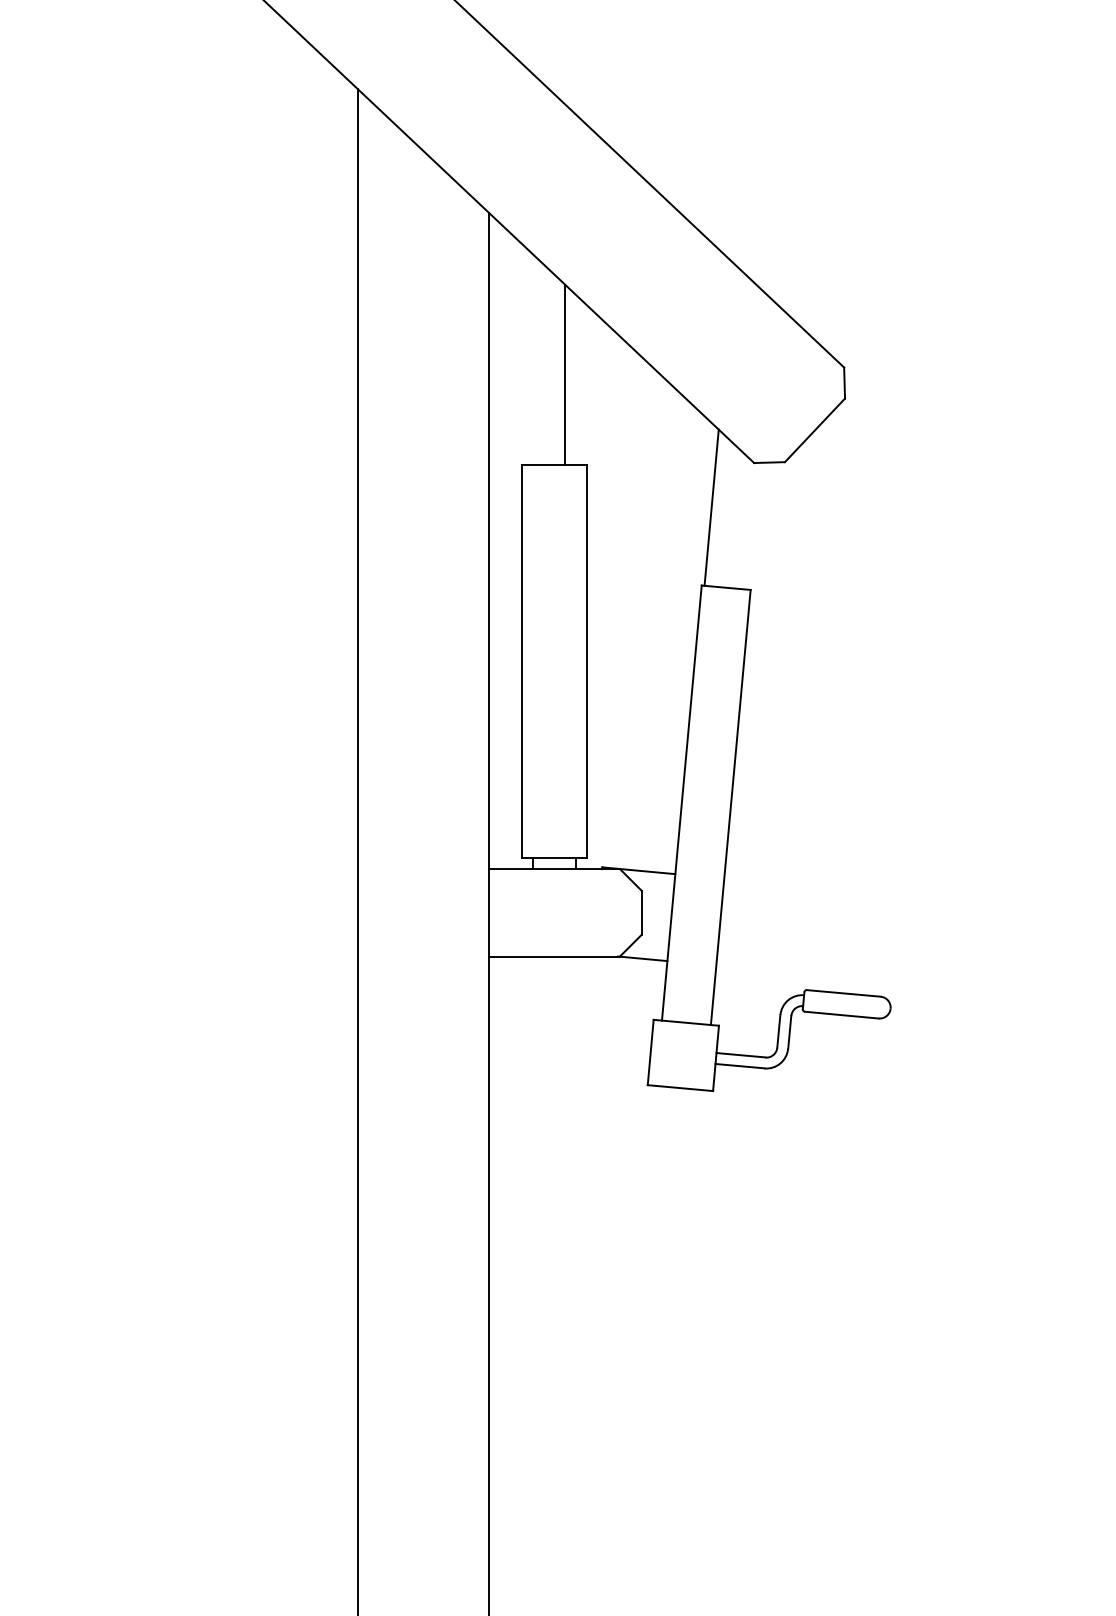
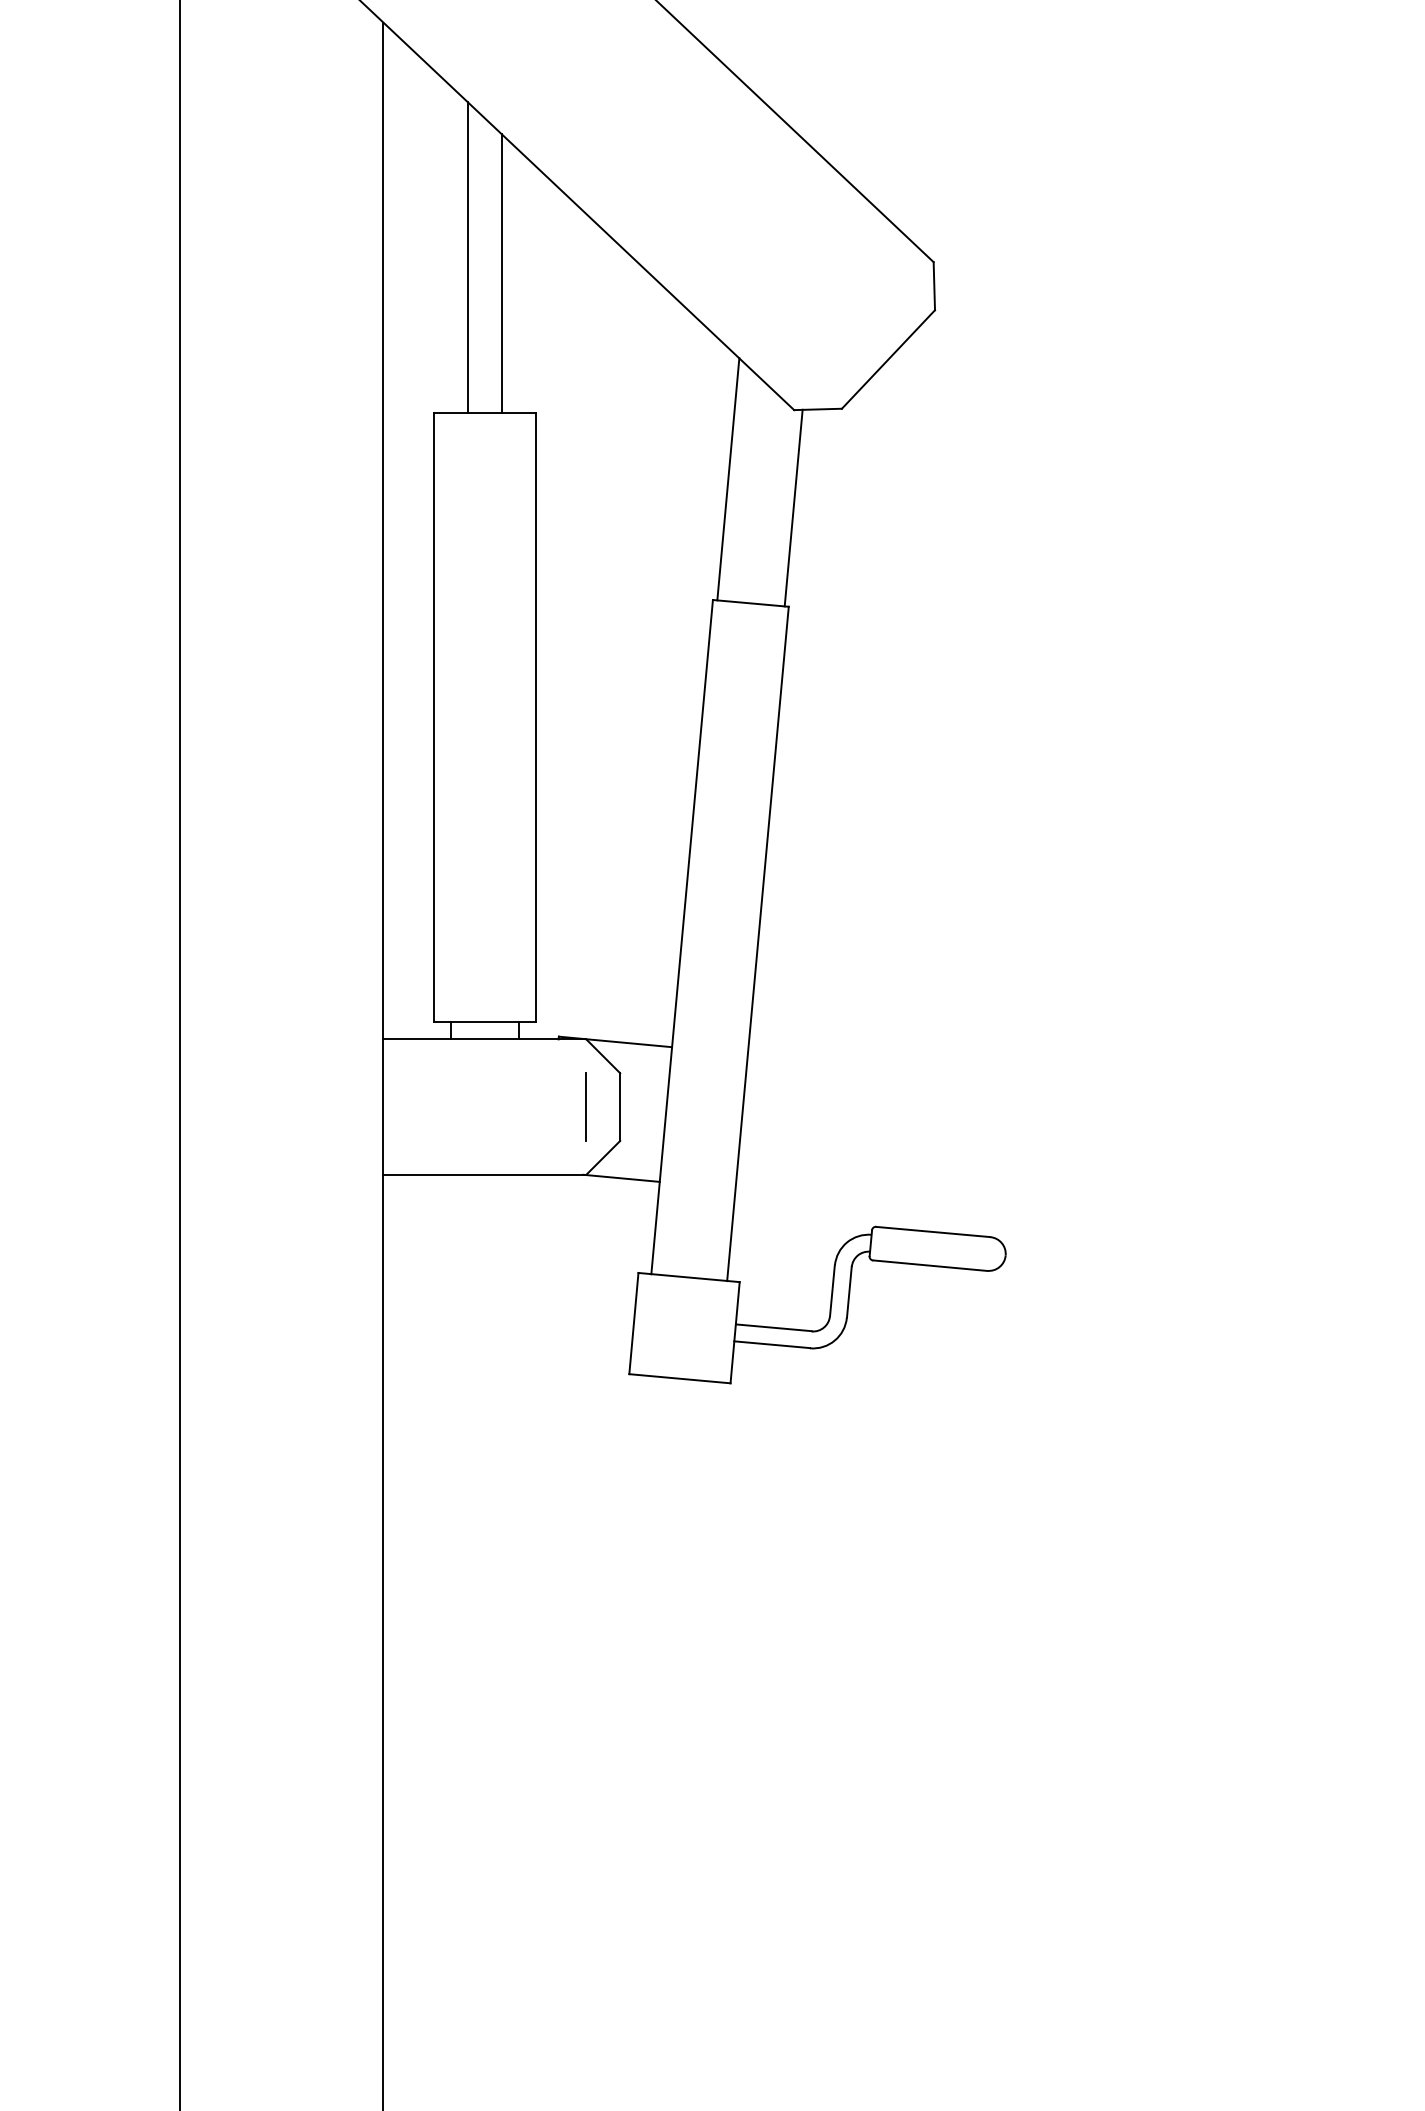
line: (543, 364) -> (467, 257), added
line: (753, 525) -> (793, 506), added
line: (619, 912) -> (585, 1106), added

